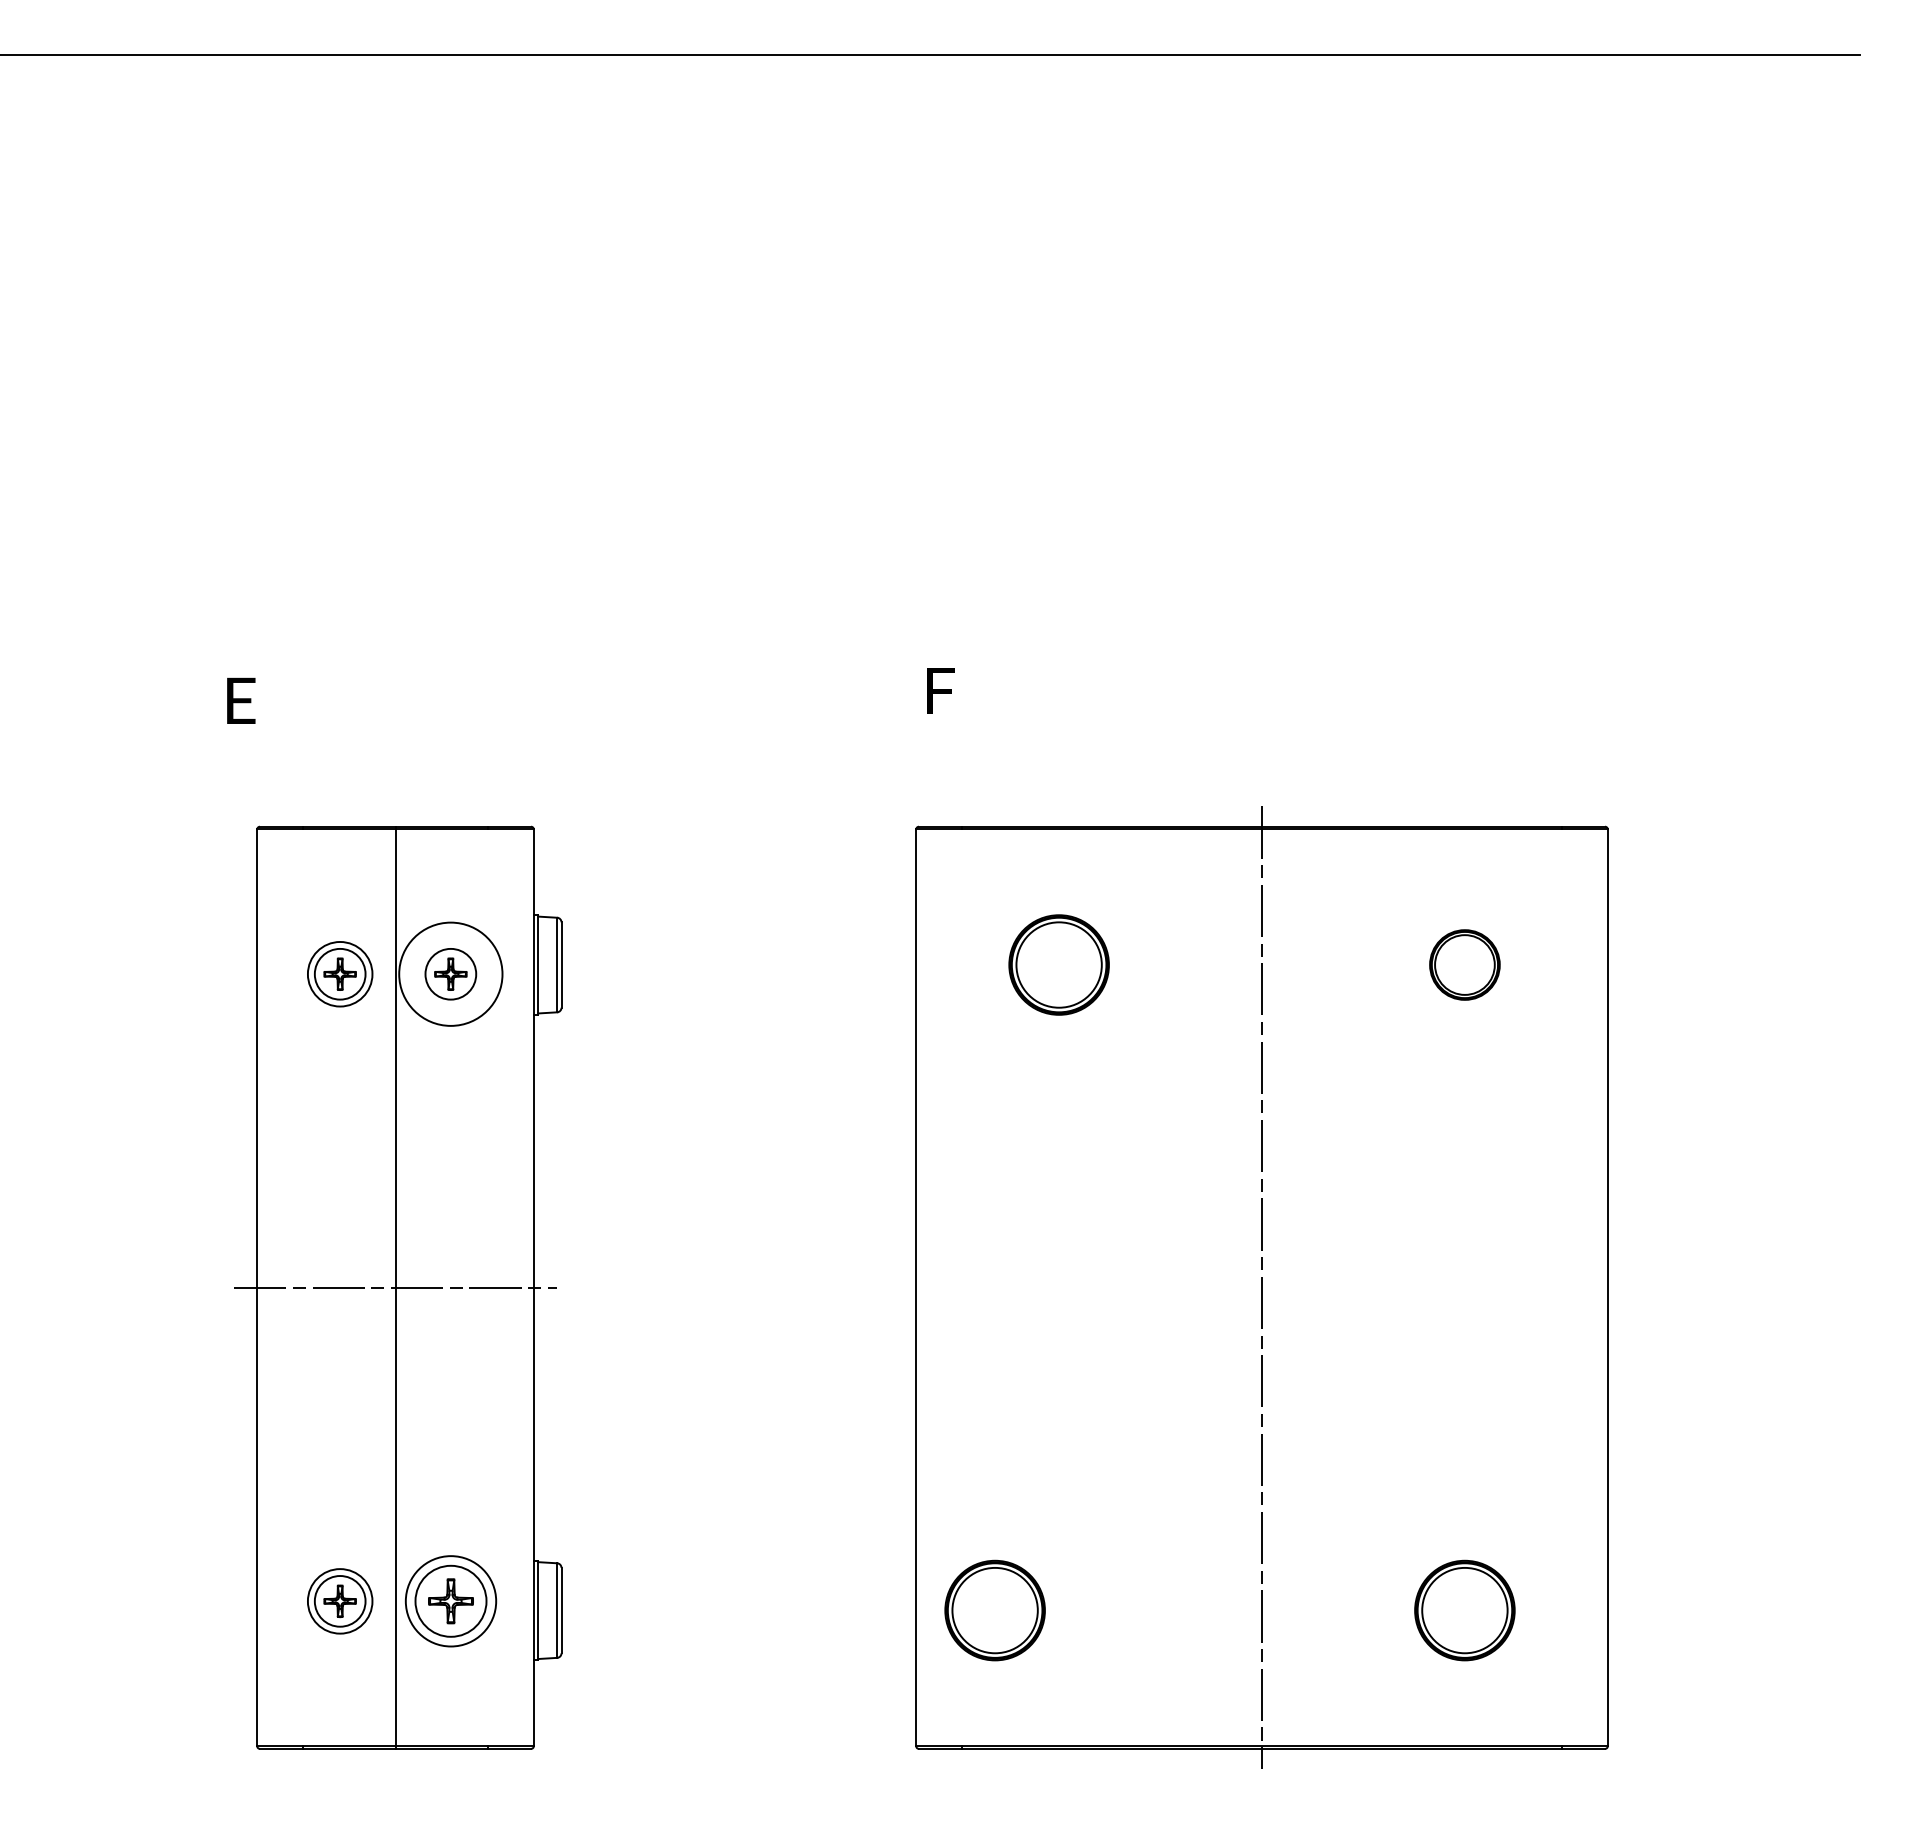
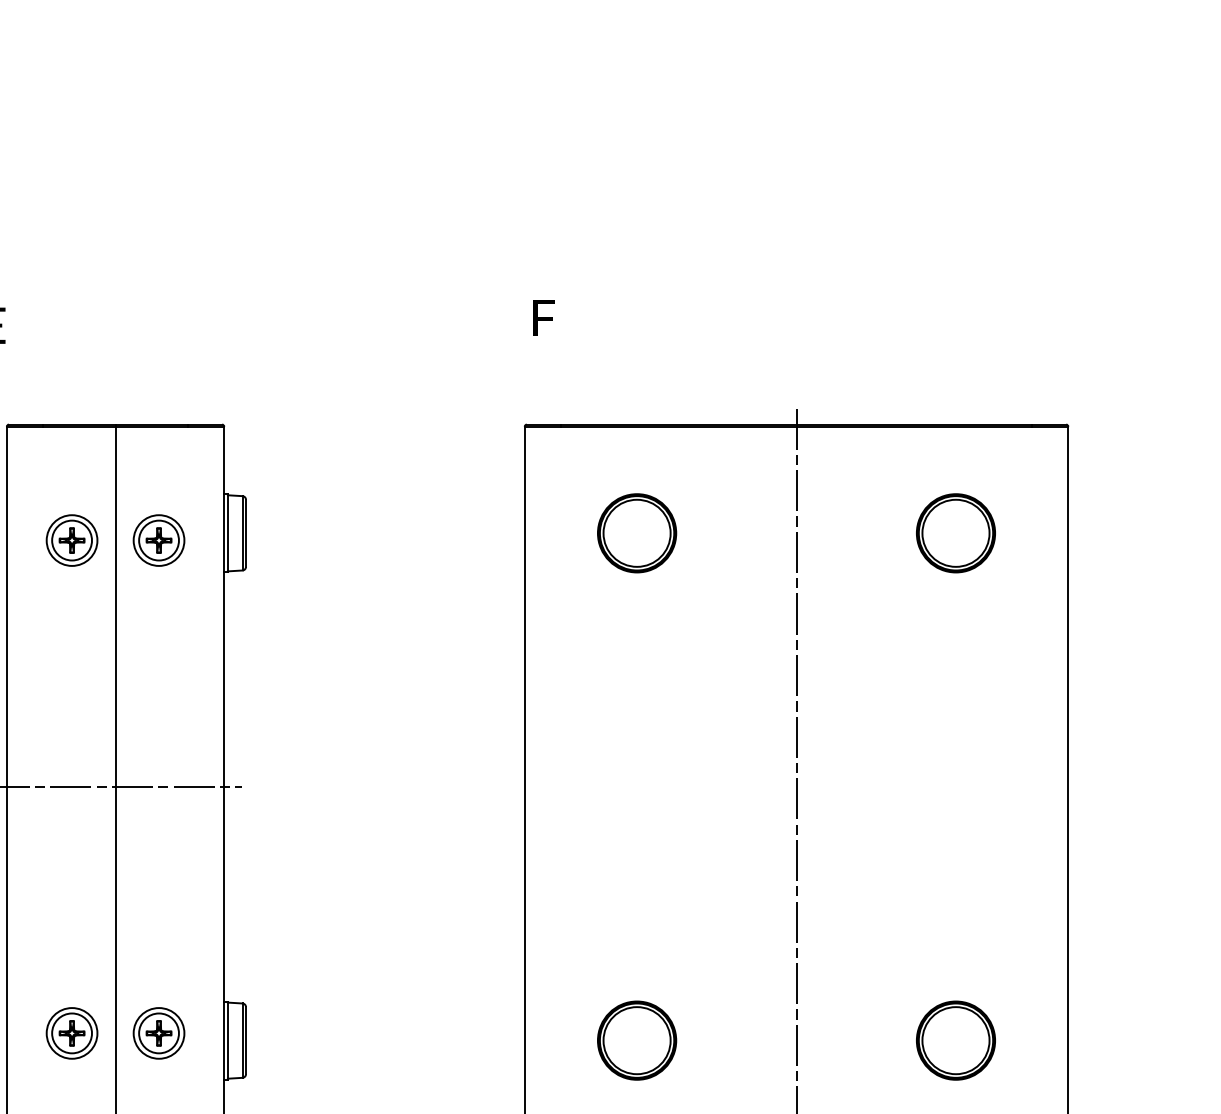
part: (1464, 964) -> (955, 532), size x1.43
circle: (450, 973) -> (158, 539), size x0.62
part: (450, 1601) -> (158, 1033), size x0.71
part: (994, 1610) -> (636, 1040), moved

